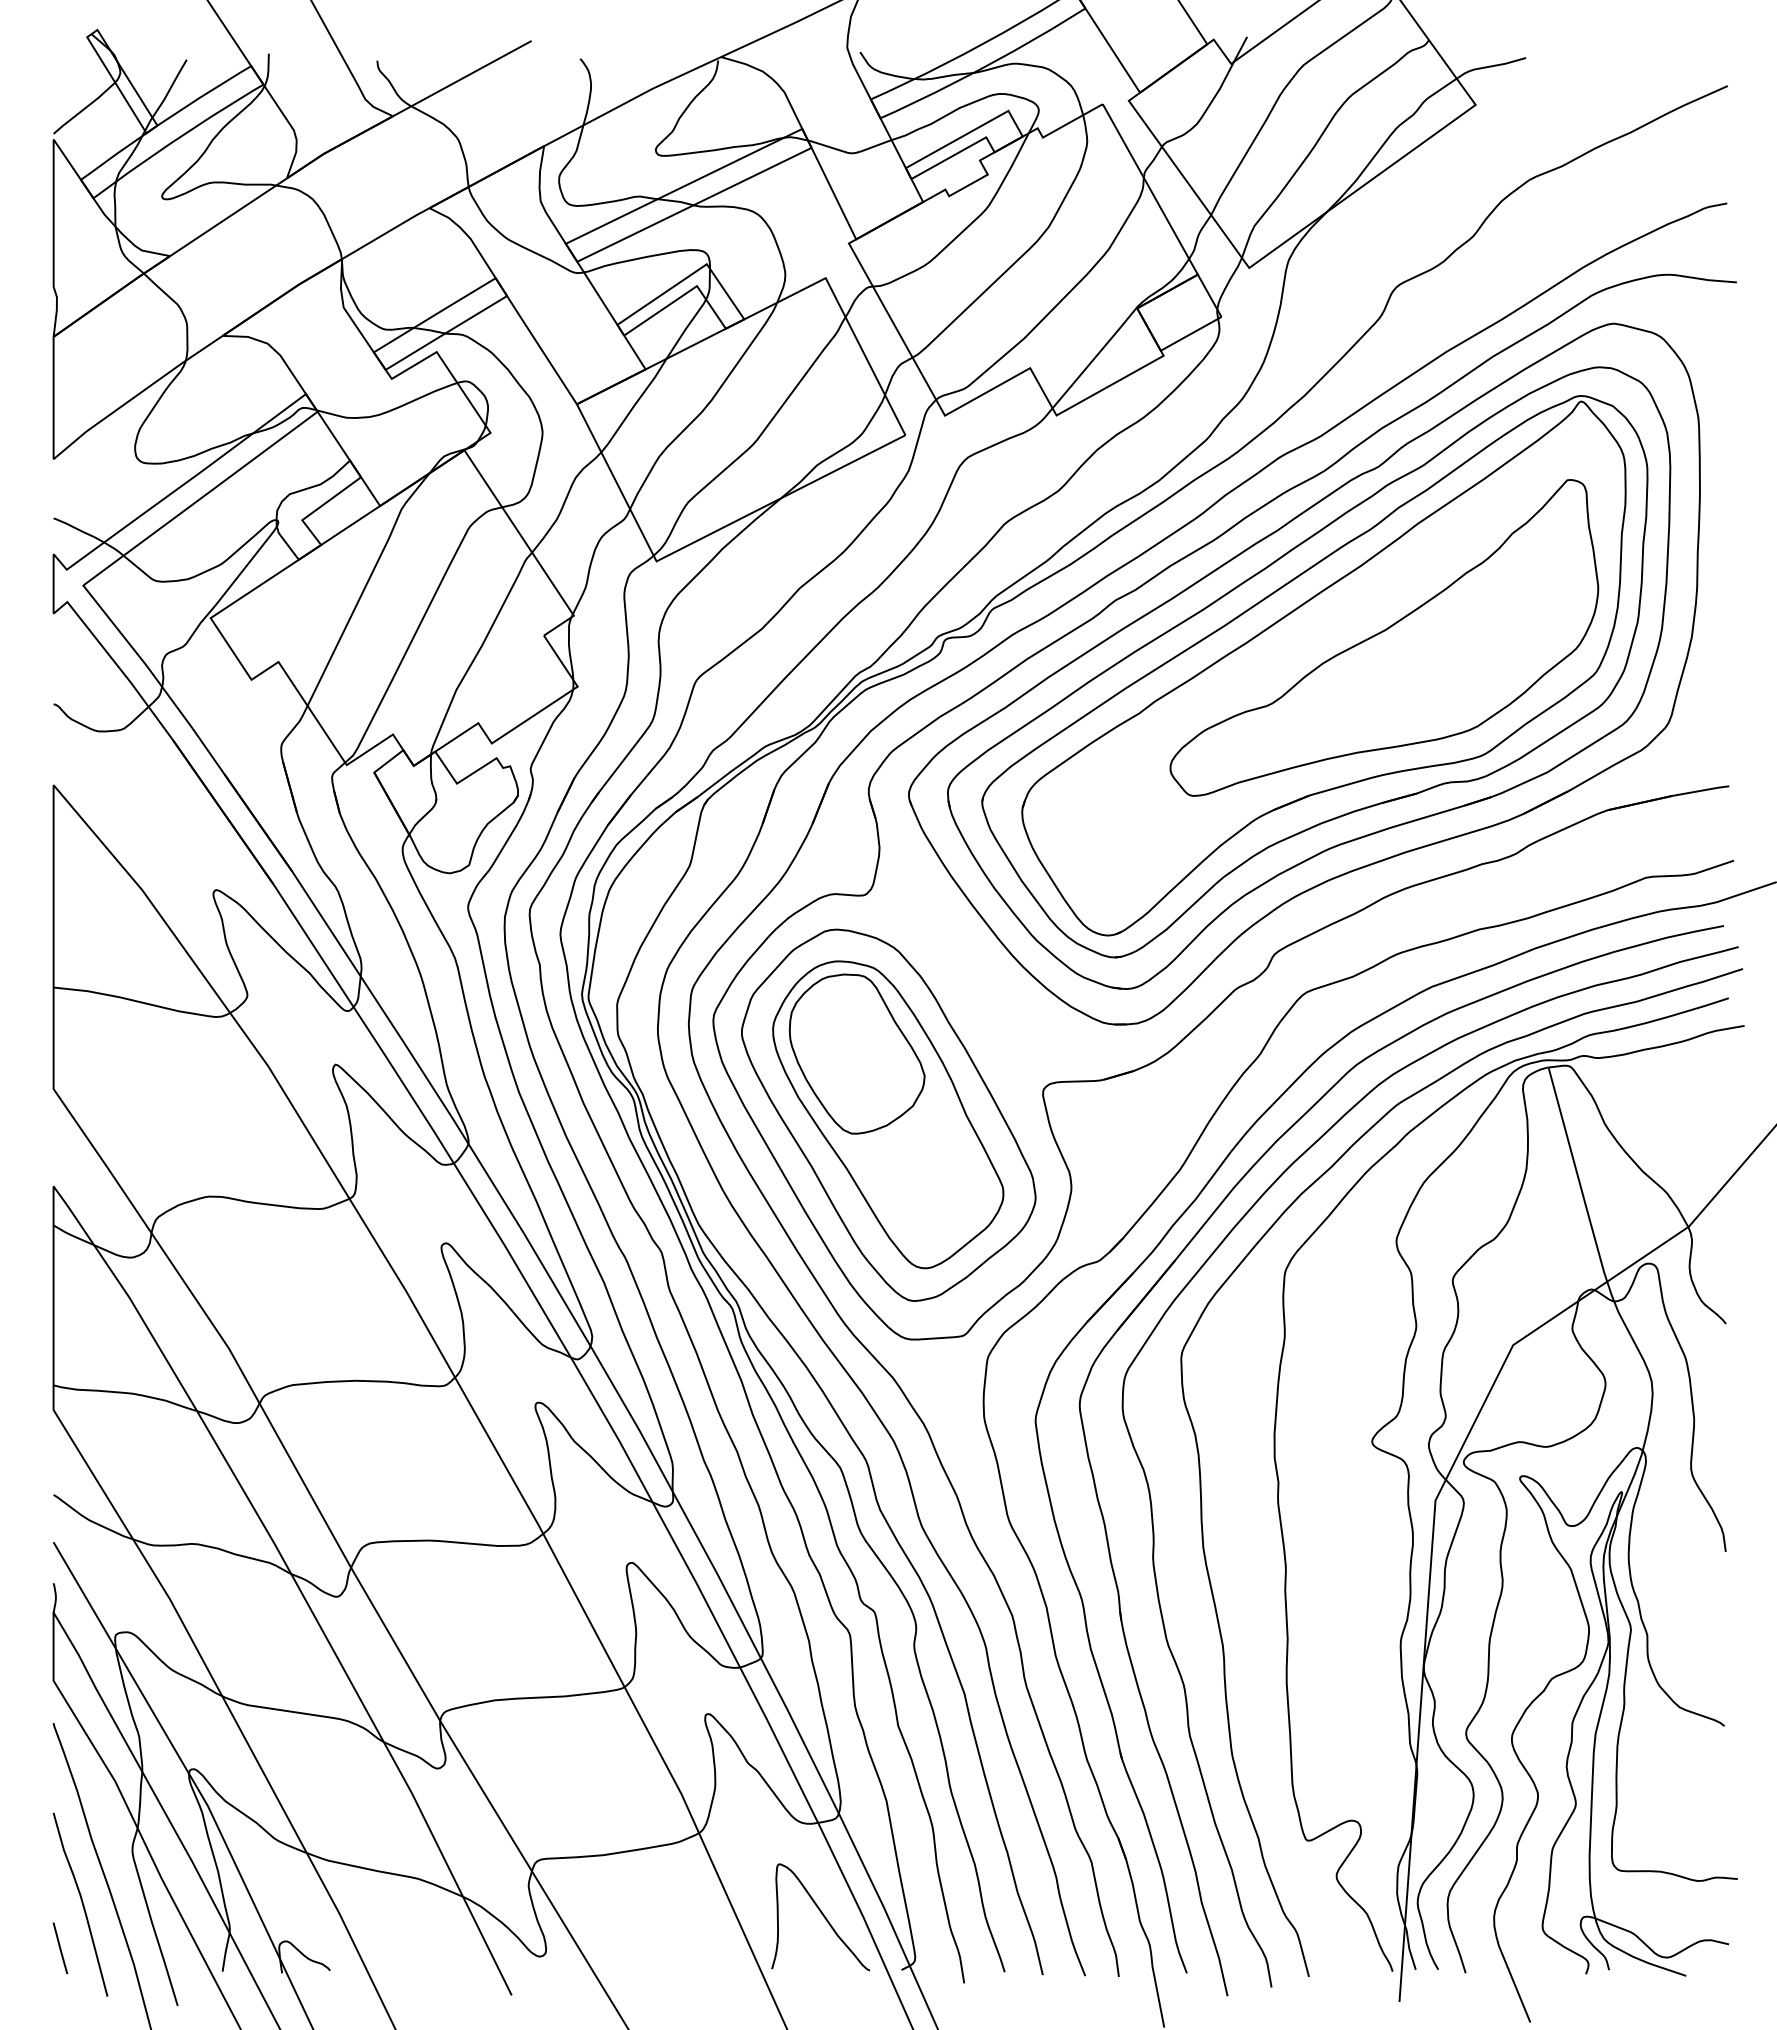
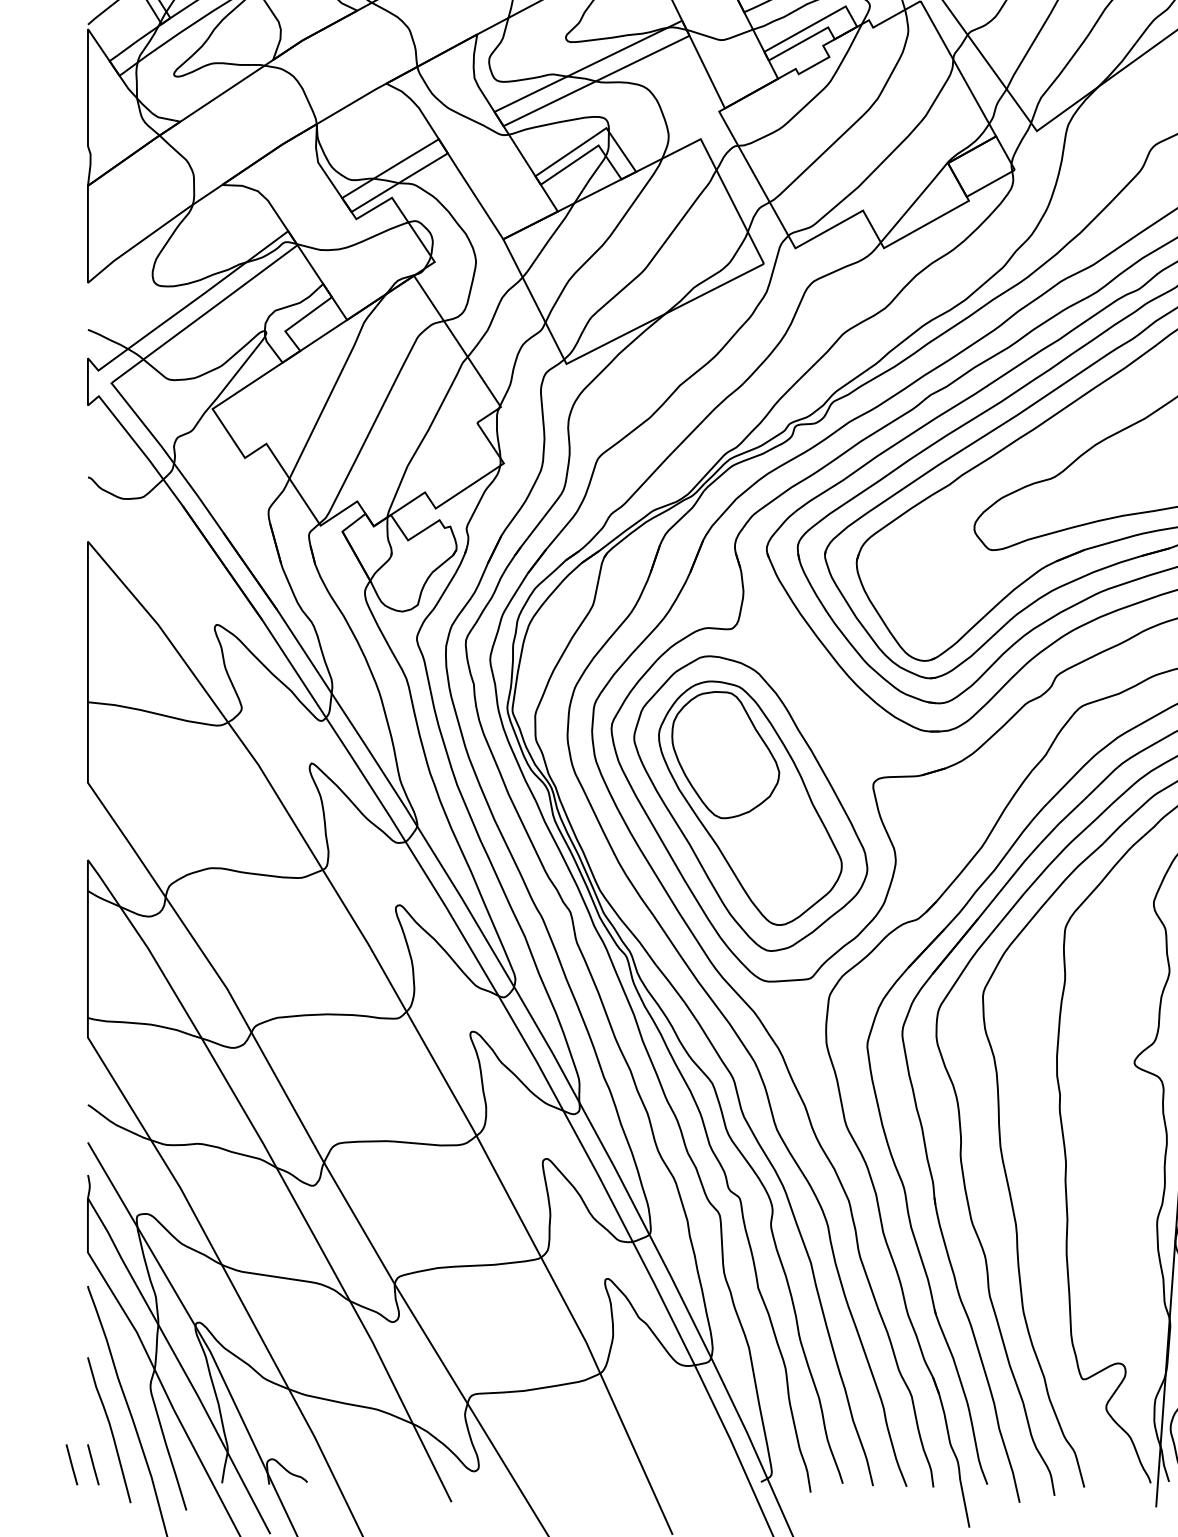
curve: (822, 1915) -> (698, 1438), removed
line: (33, 1948) -> (71, 1464), added

